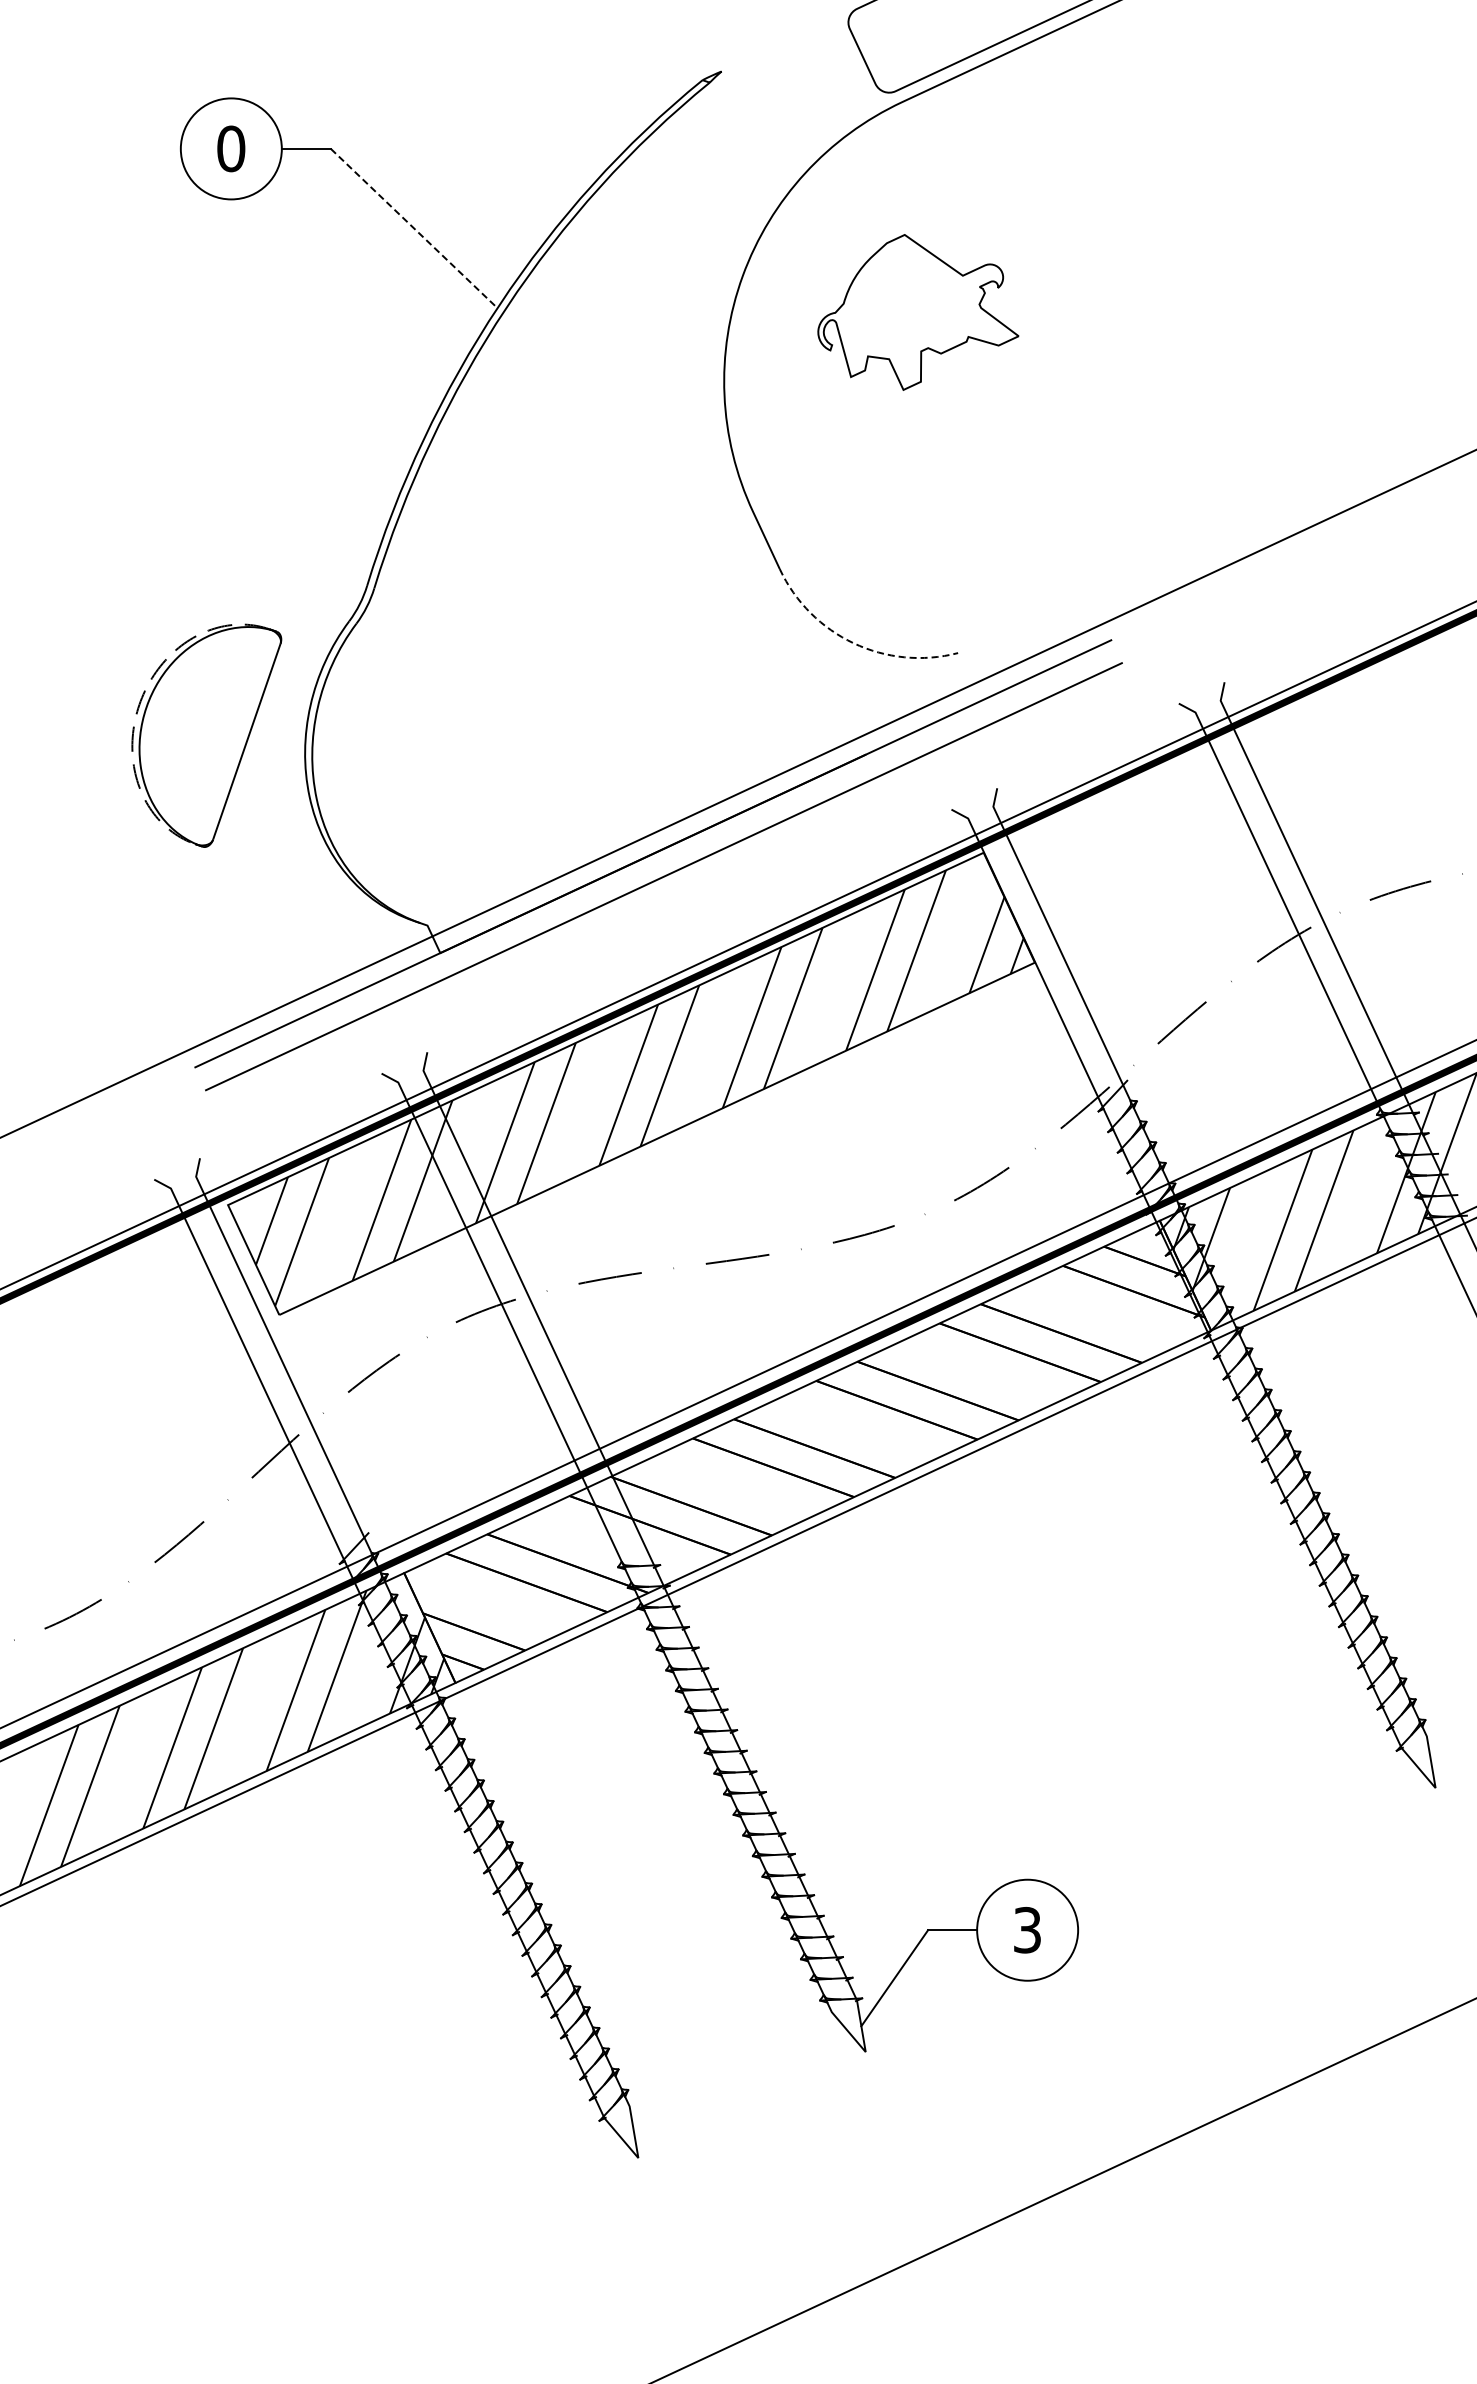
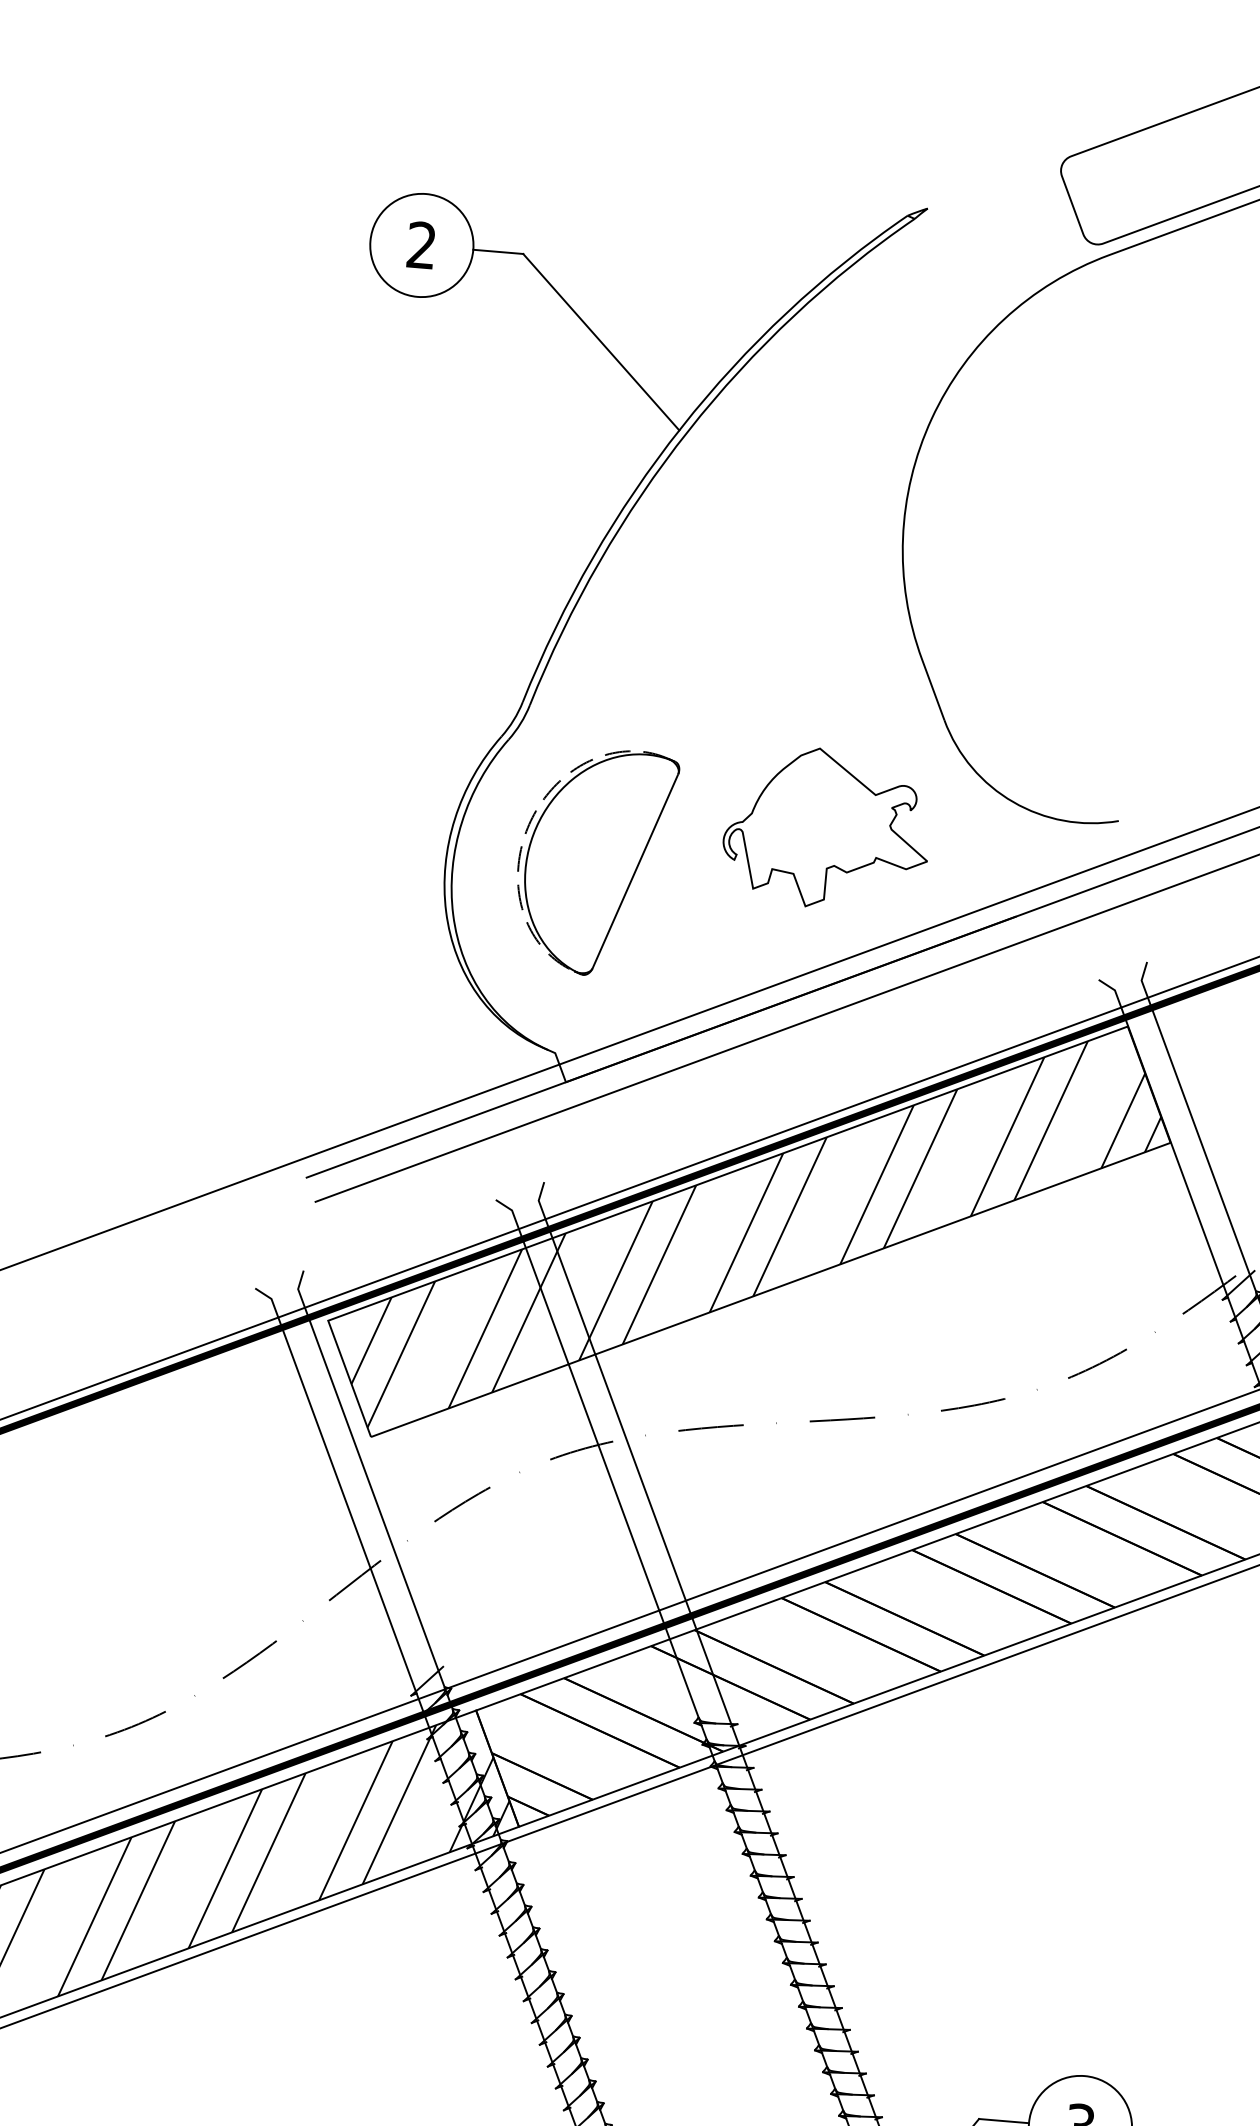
text: (231, 148) -> (422, 245), 0 -> 2
line: (414, 228) -> (601, 342), dashed -> solid
part: (918, 312) -> (827, 828), moved
line: (853, 643) -> (1013, 802), dashed -> solid
part: (206, 735) -> (594, 861), moved

